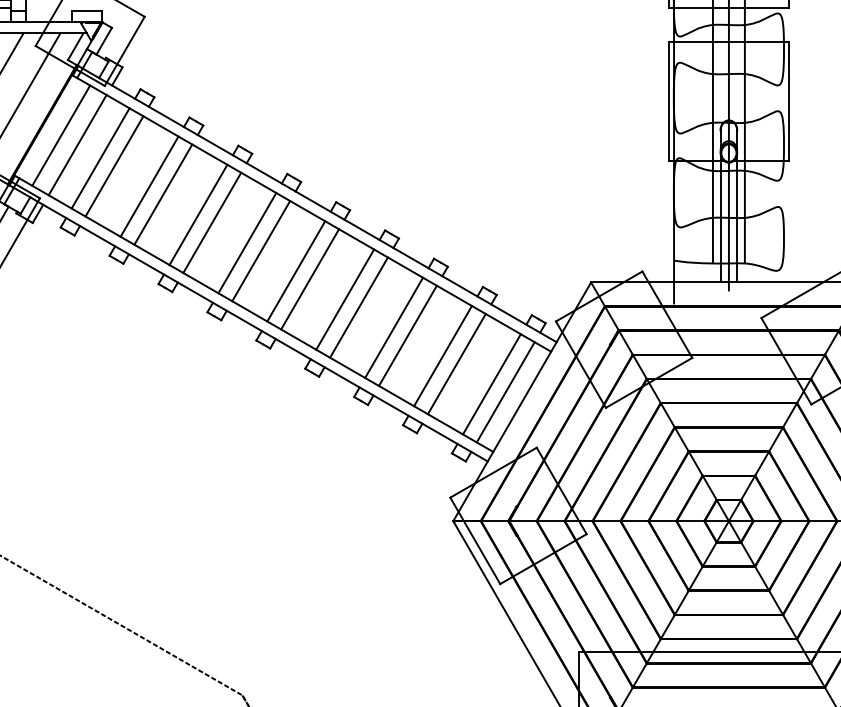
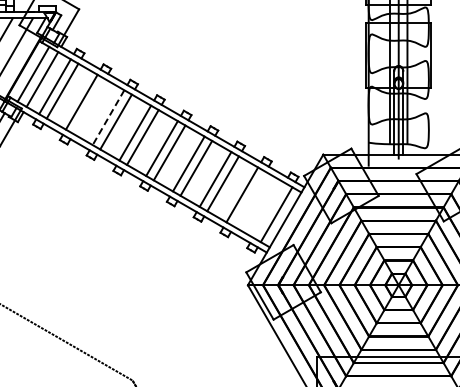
line: (163, 194) -> (89, 106), removed
line: (198, 214) -> (108, 117), solid -> dashed
line: (456, 362) -> (249, 198), removed
line: (490, 382) -> (268, 209), removed

